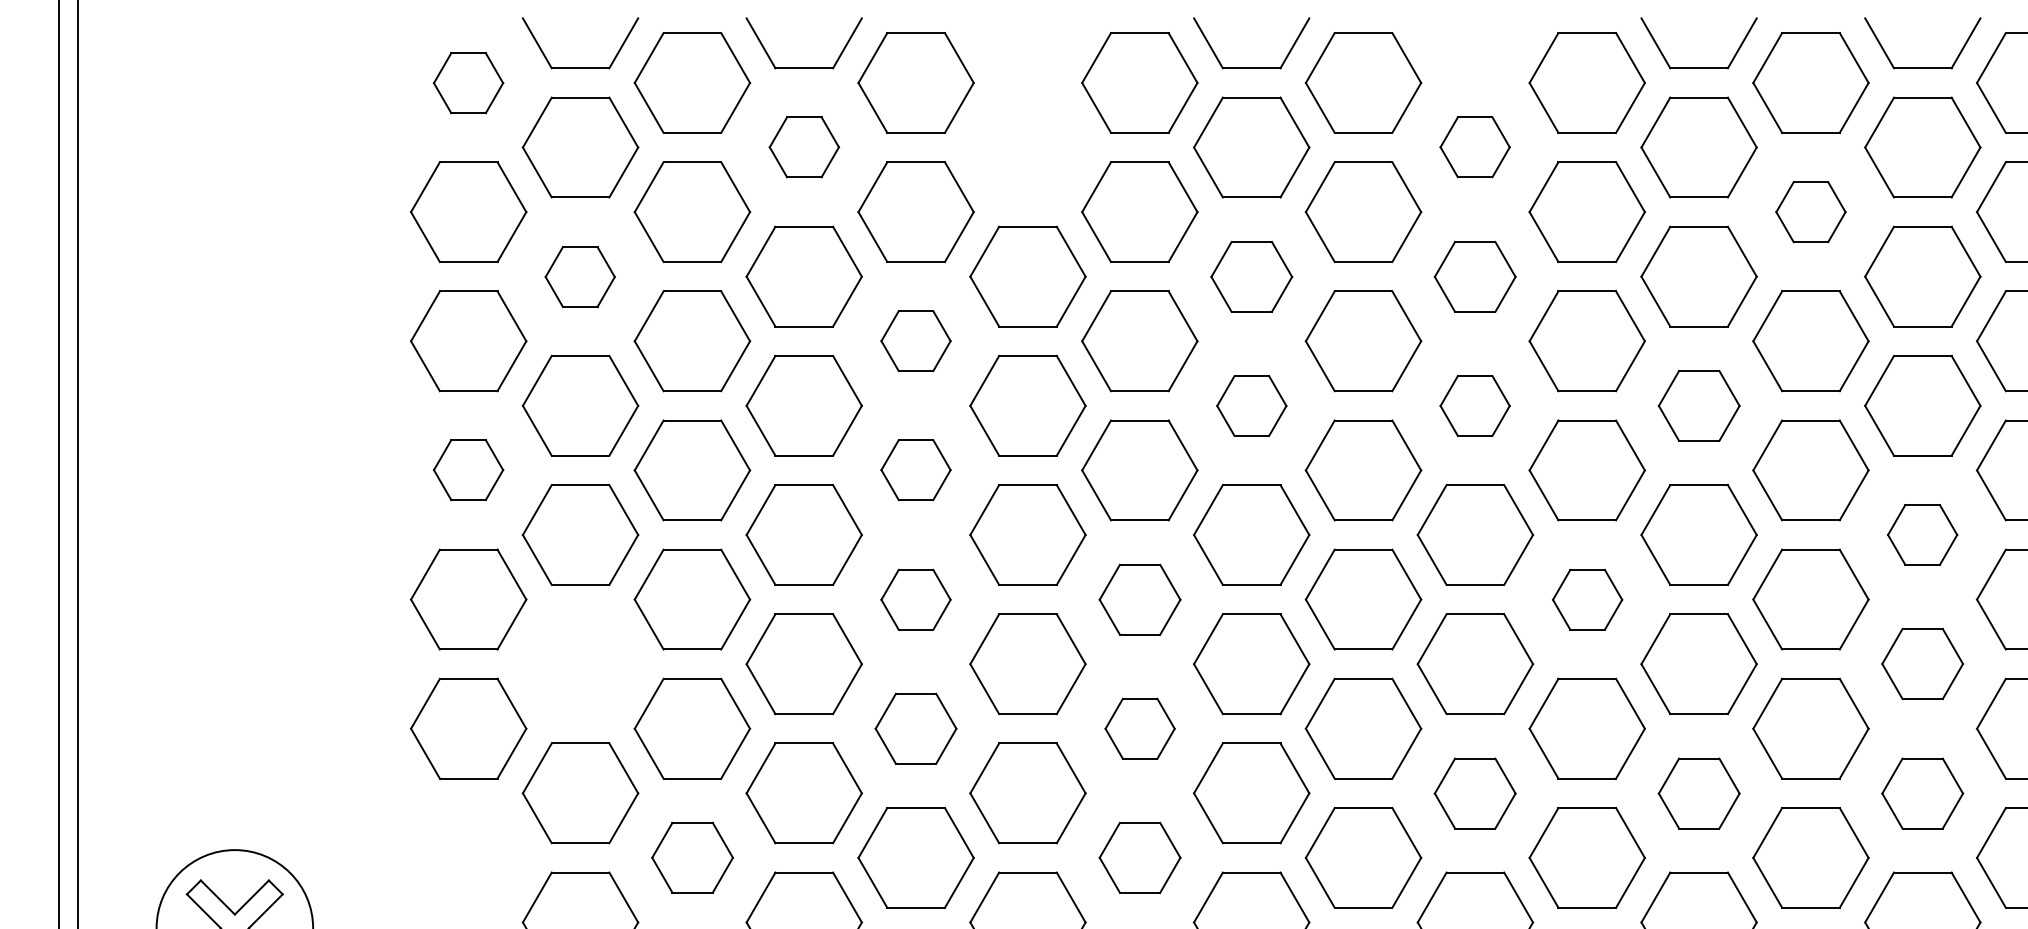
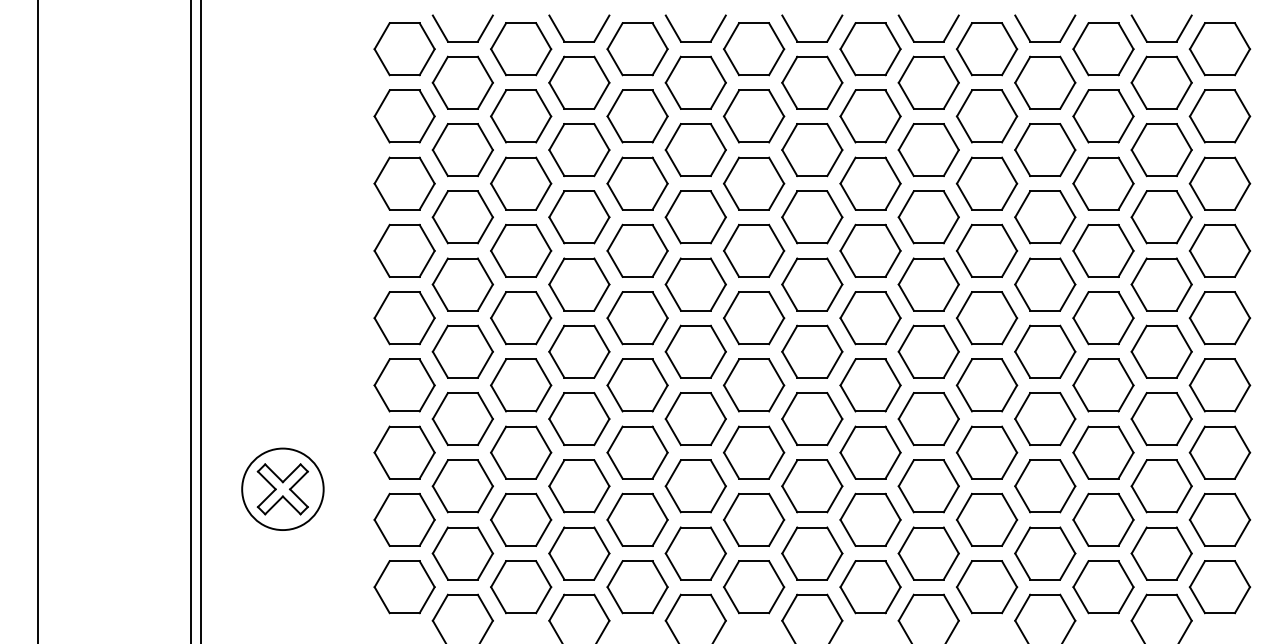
part: (1027, 68) -> (695, 41), added
part: (1474, 68) -> (928, 41), added
part: (468, 83) -> (404, 49), size x1.67
part: (804, 146) -> (579, 82), size x1.67
part: (1027, 146) -> (695, 82), added
part: (1474, 146) -> (928, 82), size x1.67
part: (1810, 212) -> (1103, 116), size x1.67
part: (579, 277) -> (462, 150), size x1.67
part: (1252, 277) -> (812, 150), size x1.43
part: (1474, 277) -> (928, 150), size x1.43
part: (915, 340) -> (637, 183), size x1.67
part: (1252, 406) -> (812, 217), size x1.67
part: (1474, 406) -> (928, 217), size x1.67
part: (1699, 406) -> (1045, 217), size x1.43
part: (468, 469) -> (404, 250), size x1.67
part: (915, 469) -> (637, 250), size x1.67
part: (1922, 534) -> (1161, 284), size x1.67
part: (915, 600) -> (637, 318), size x1.67
part: (1140, 600) -> (754, 318), size x1.43
part: (1588, 600) -> (987, 318), size x1.67
part: (579, 663) -> (462, 351), added
part: (1922, 663) -> (1161, 351), size x1.43
part: (915, 728) -> (637, 385), size x1.43
part: (1140, 728) -> (754, 385), size x1.67
part: (1474, 794) -> (928, 419), size x1.43
part: (1699, 794) -> (1045, 419), size x1.43
part: (1922, 794) -> (1161, 419), size x1.43
part: (468, 857) -> (404, 452), added
part: (693, 857) -> (521, 452), size x1.43
part: (1140, 857) -> (754, 452), size x1.43

